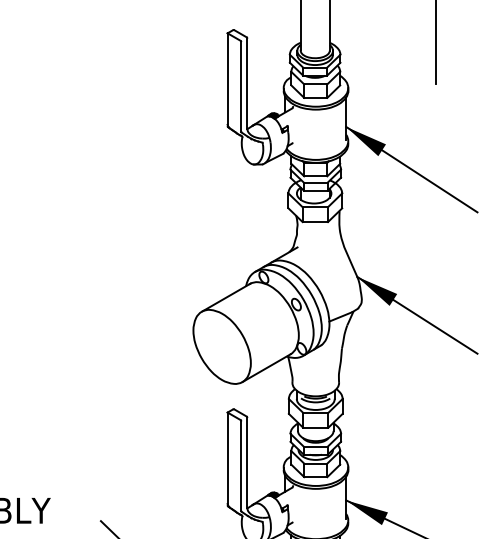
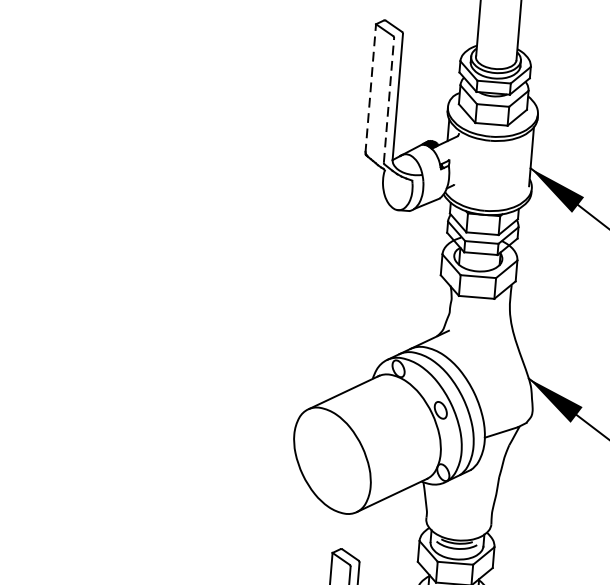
line: (227, 79) -> (370, 88), solid -> dashed
line: (241, 86) -> (389, 99), solid -> dashed

